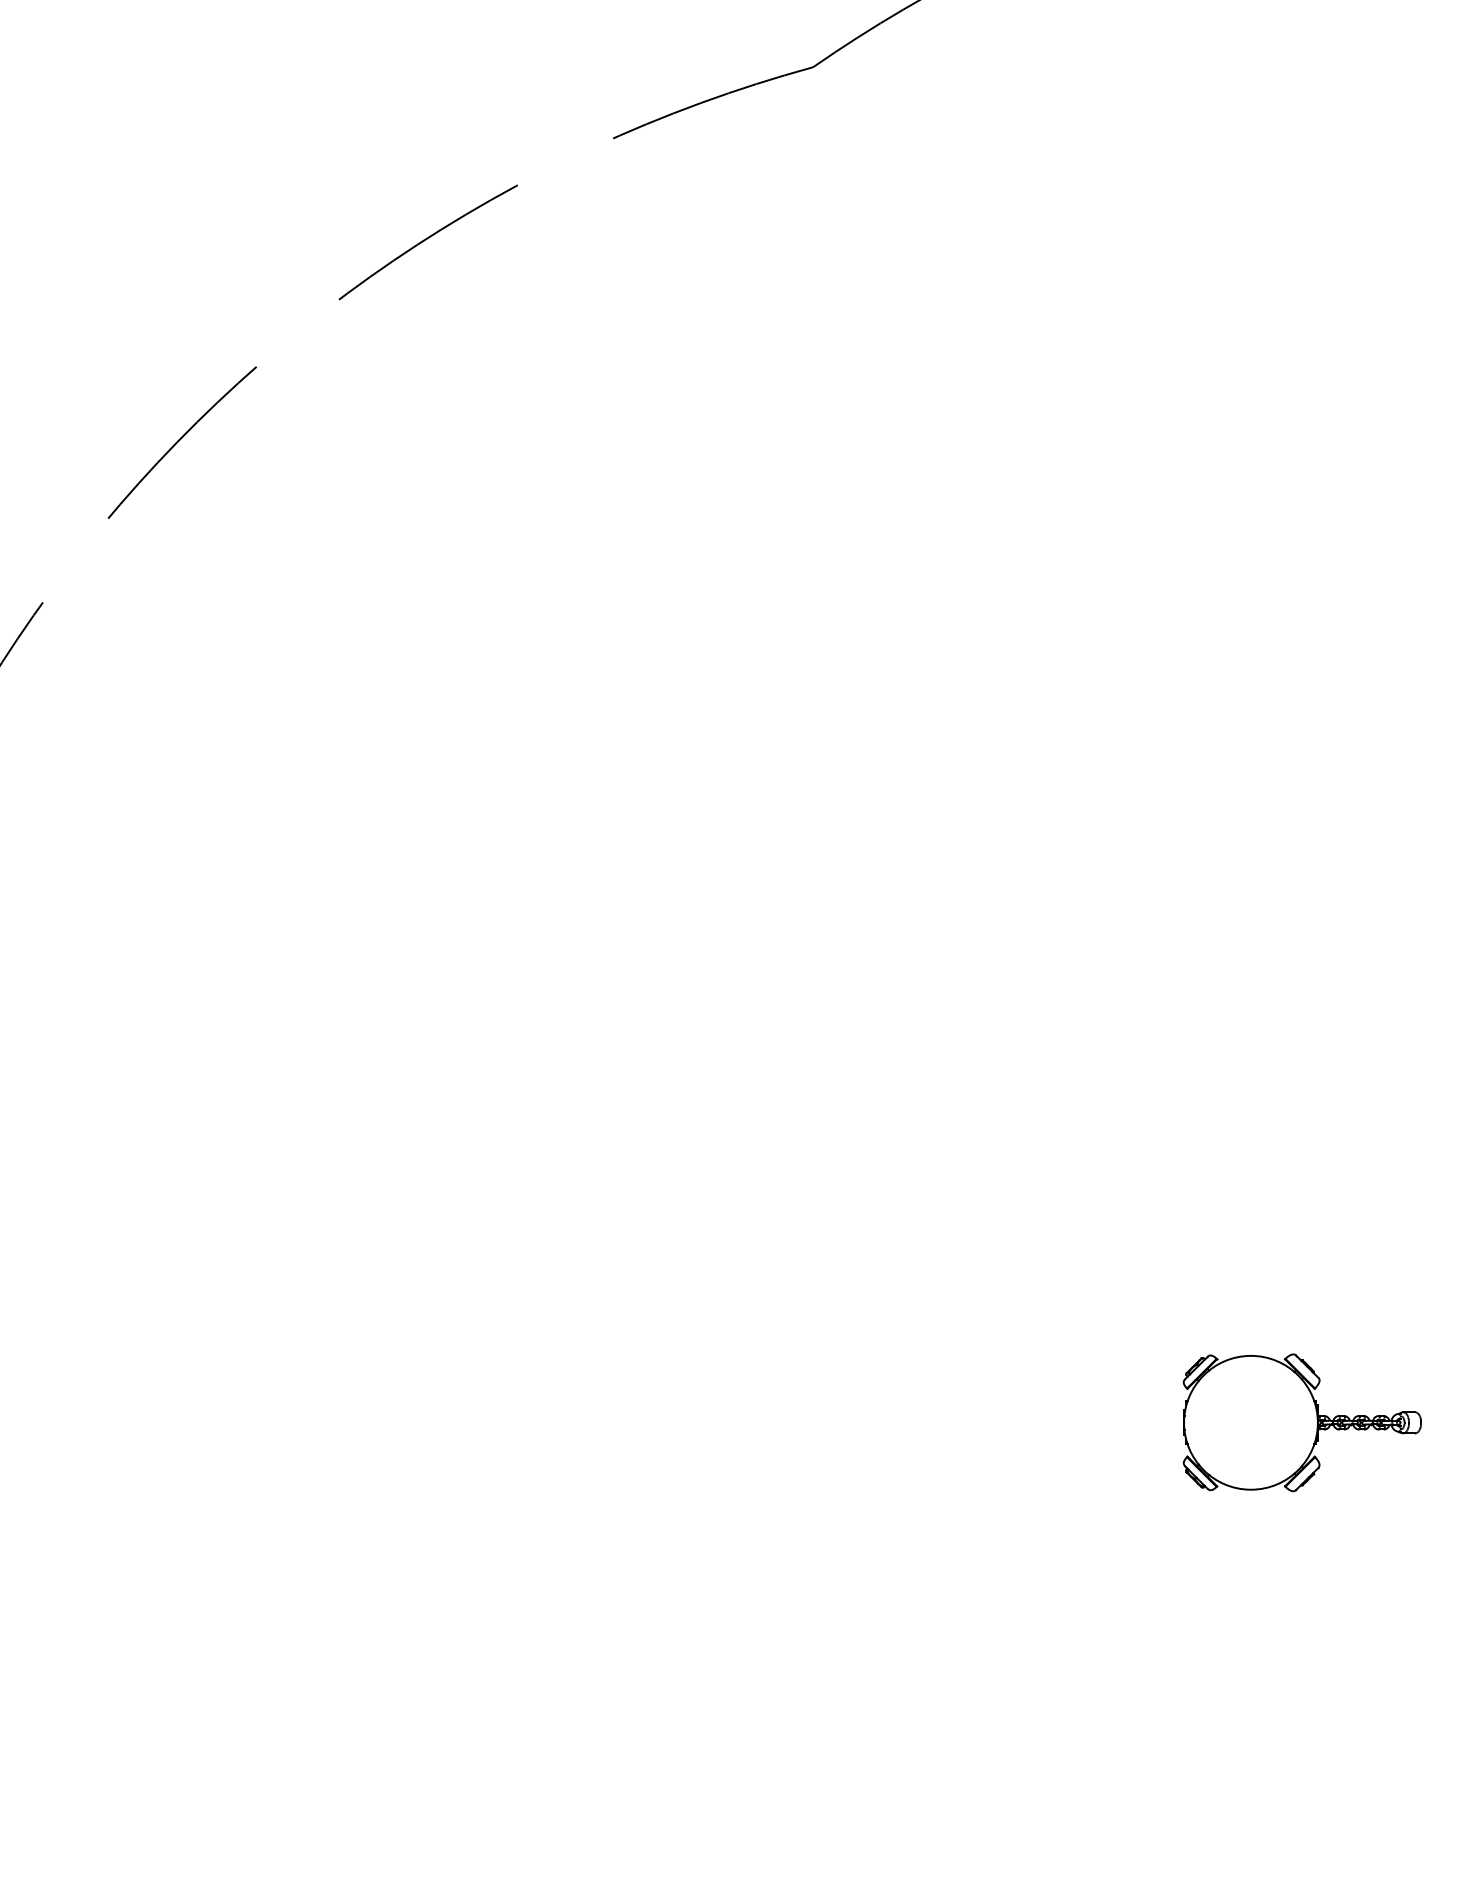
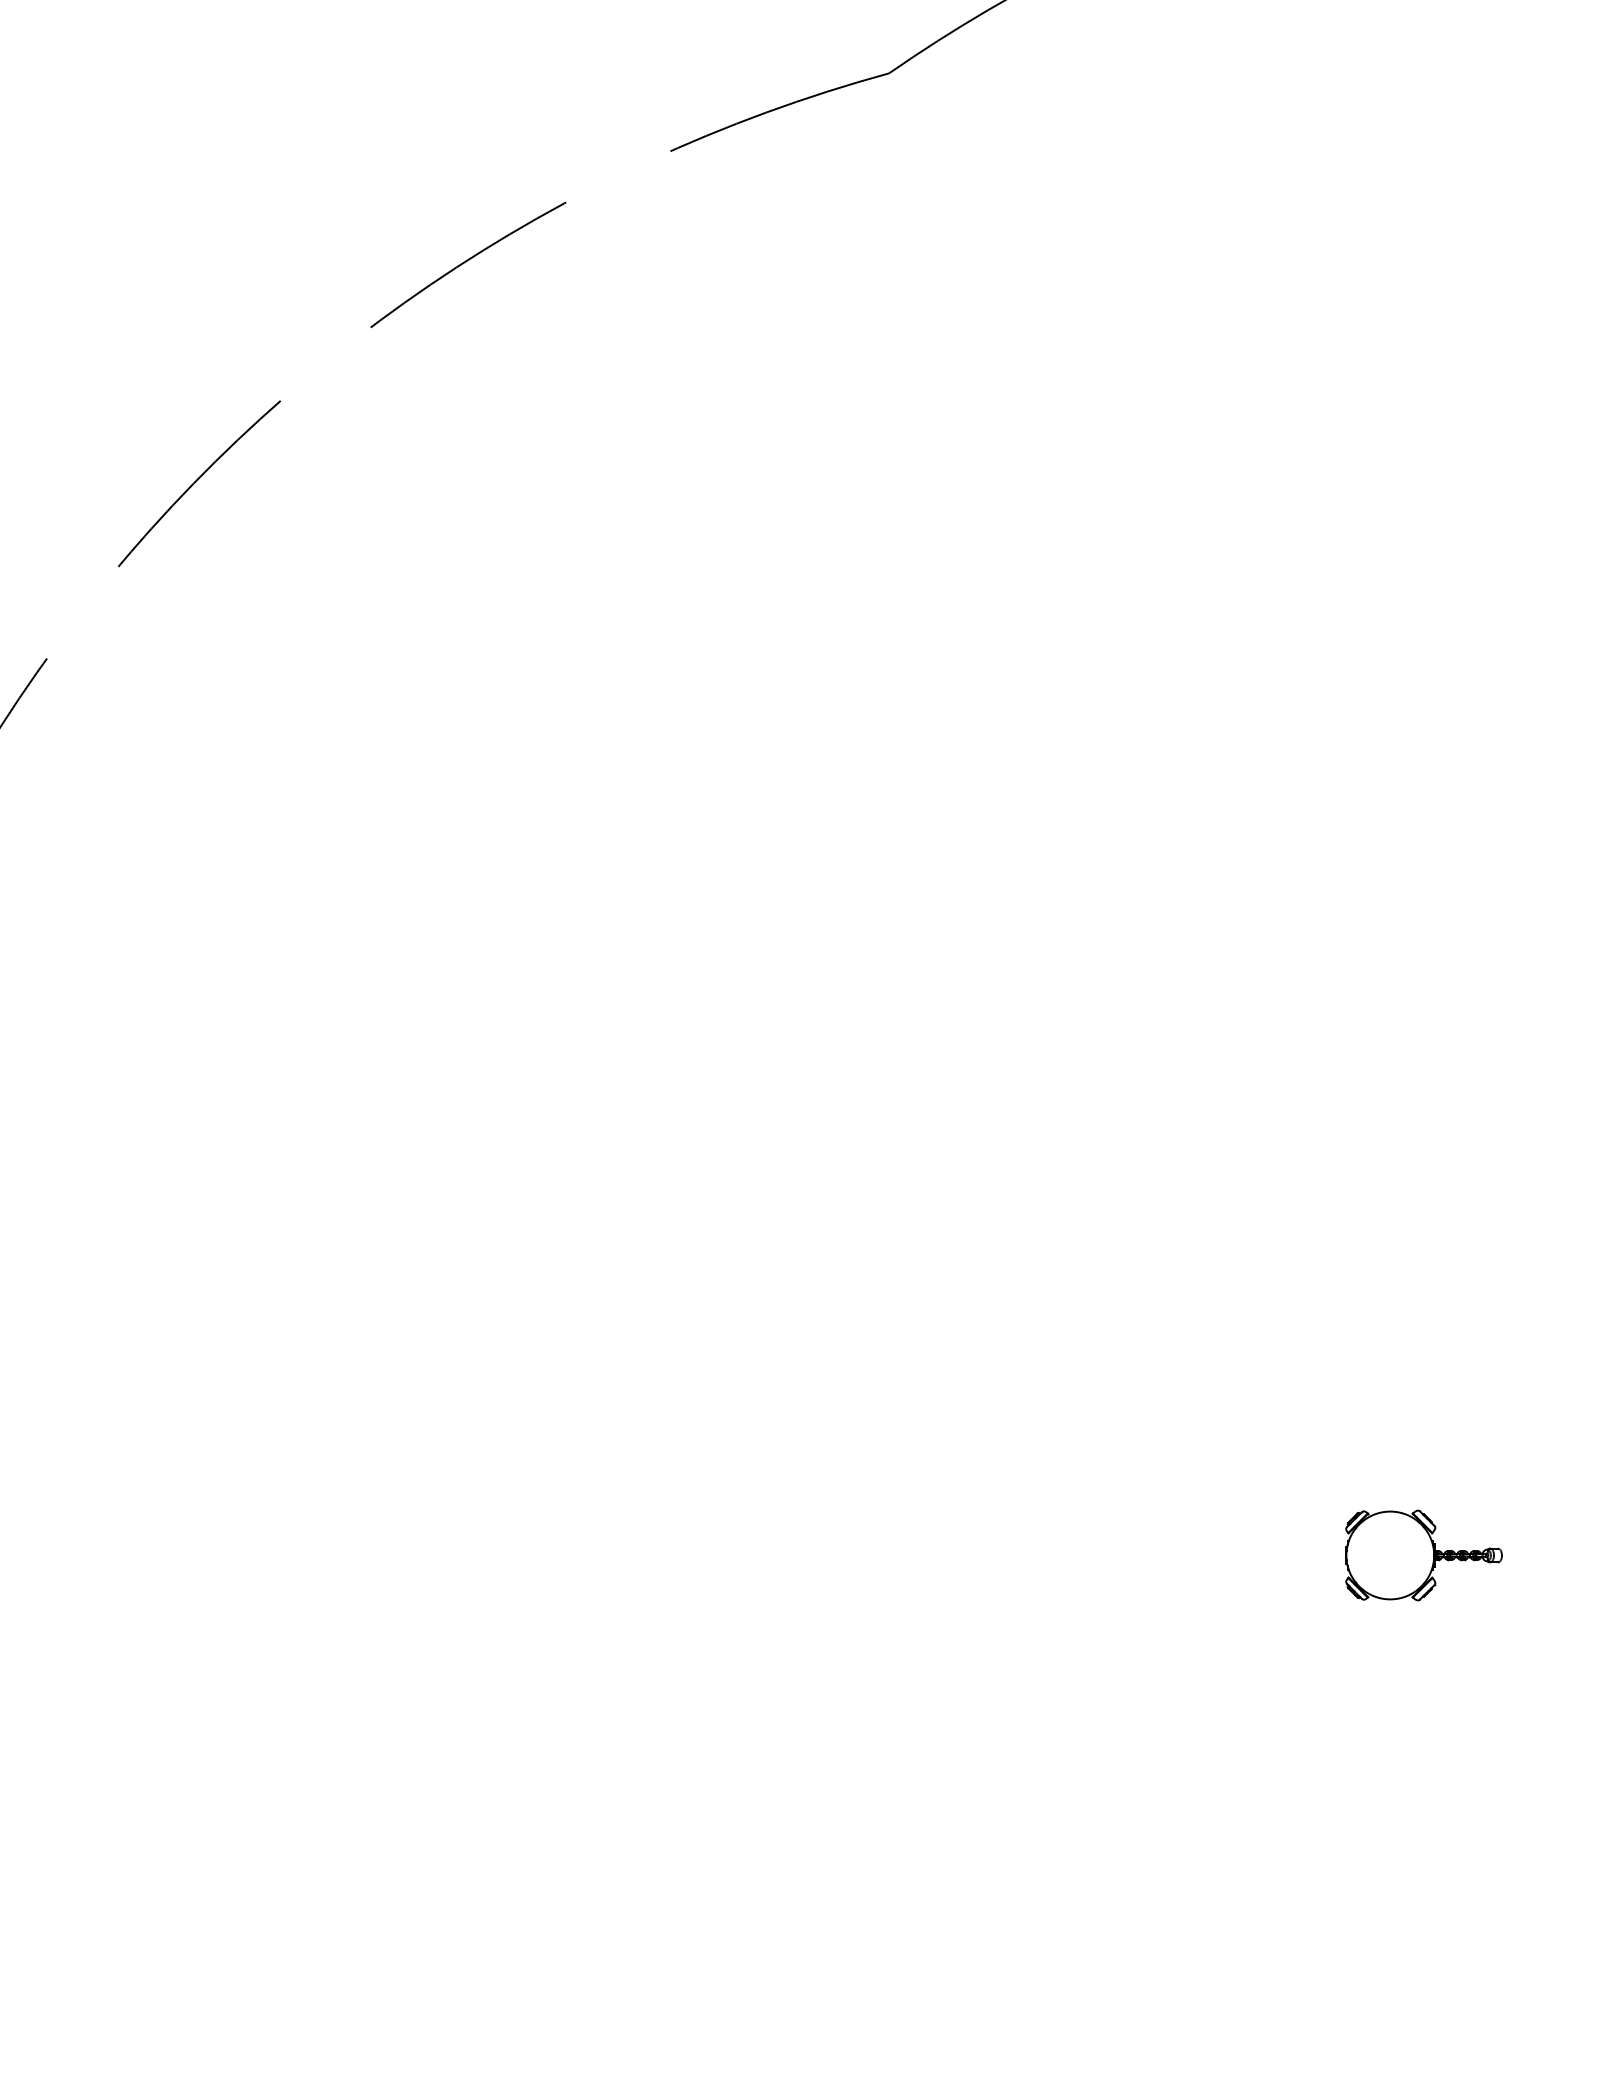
part: (1301, 1422) -> (1423, 1555), size x0.6

